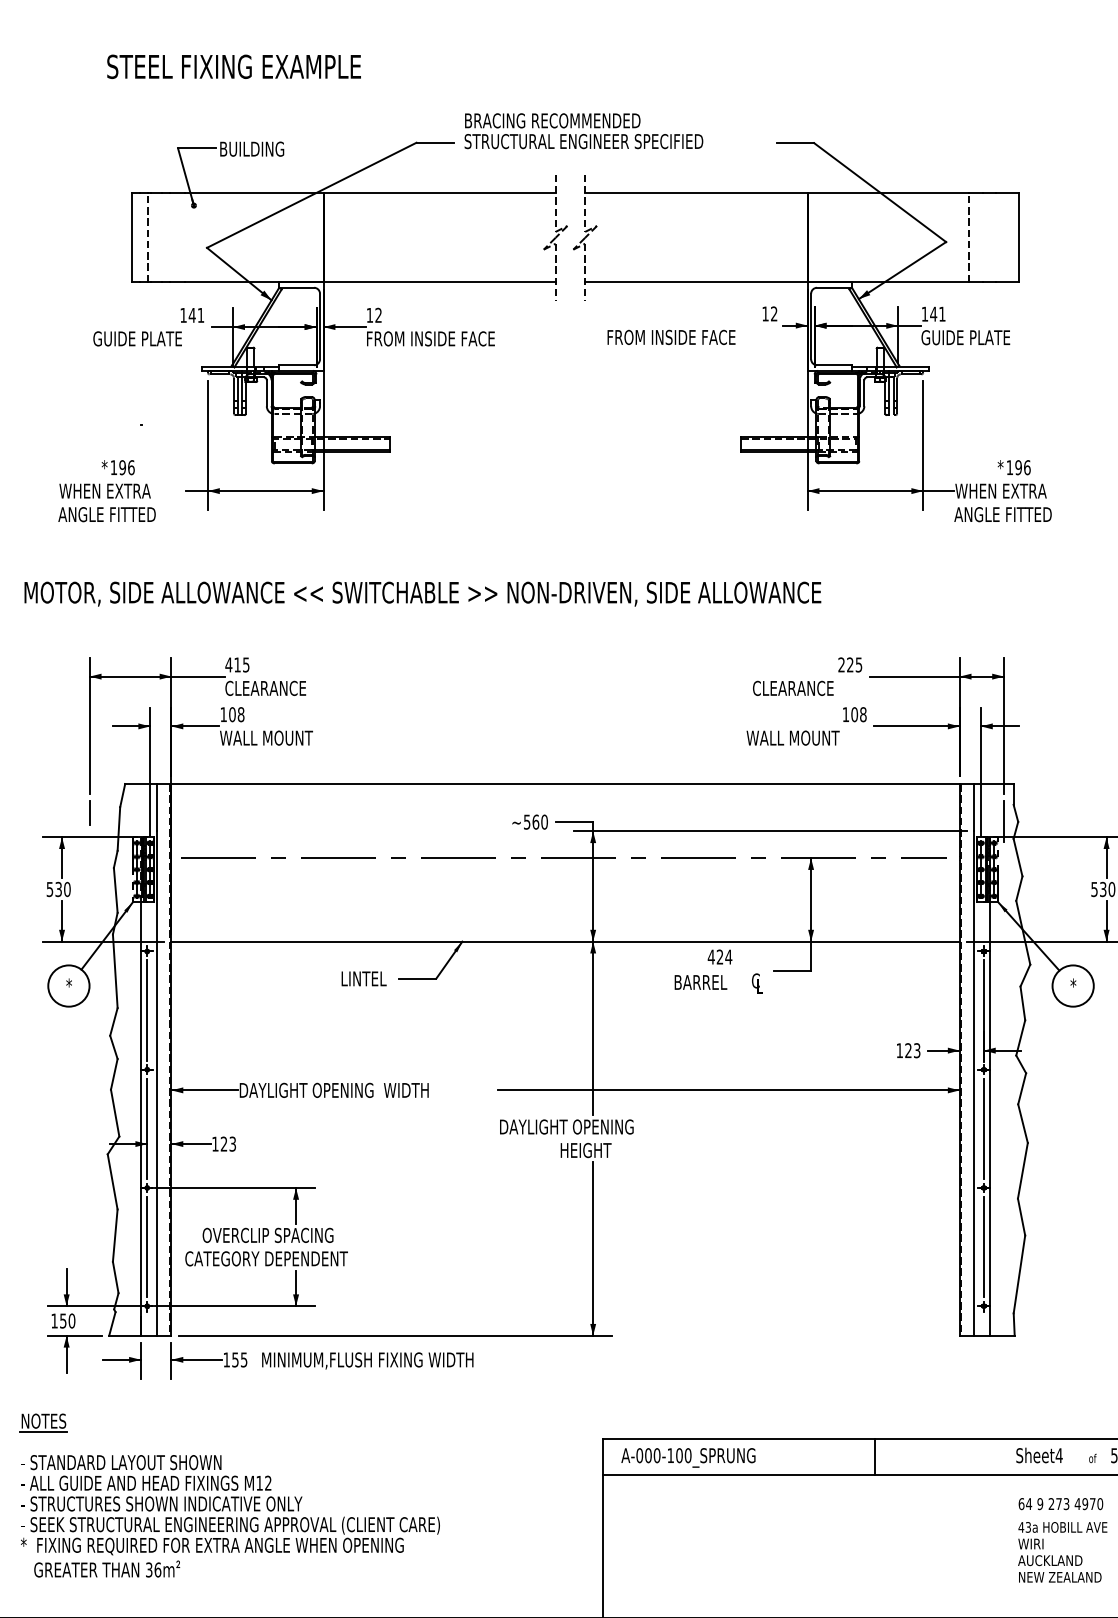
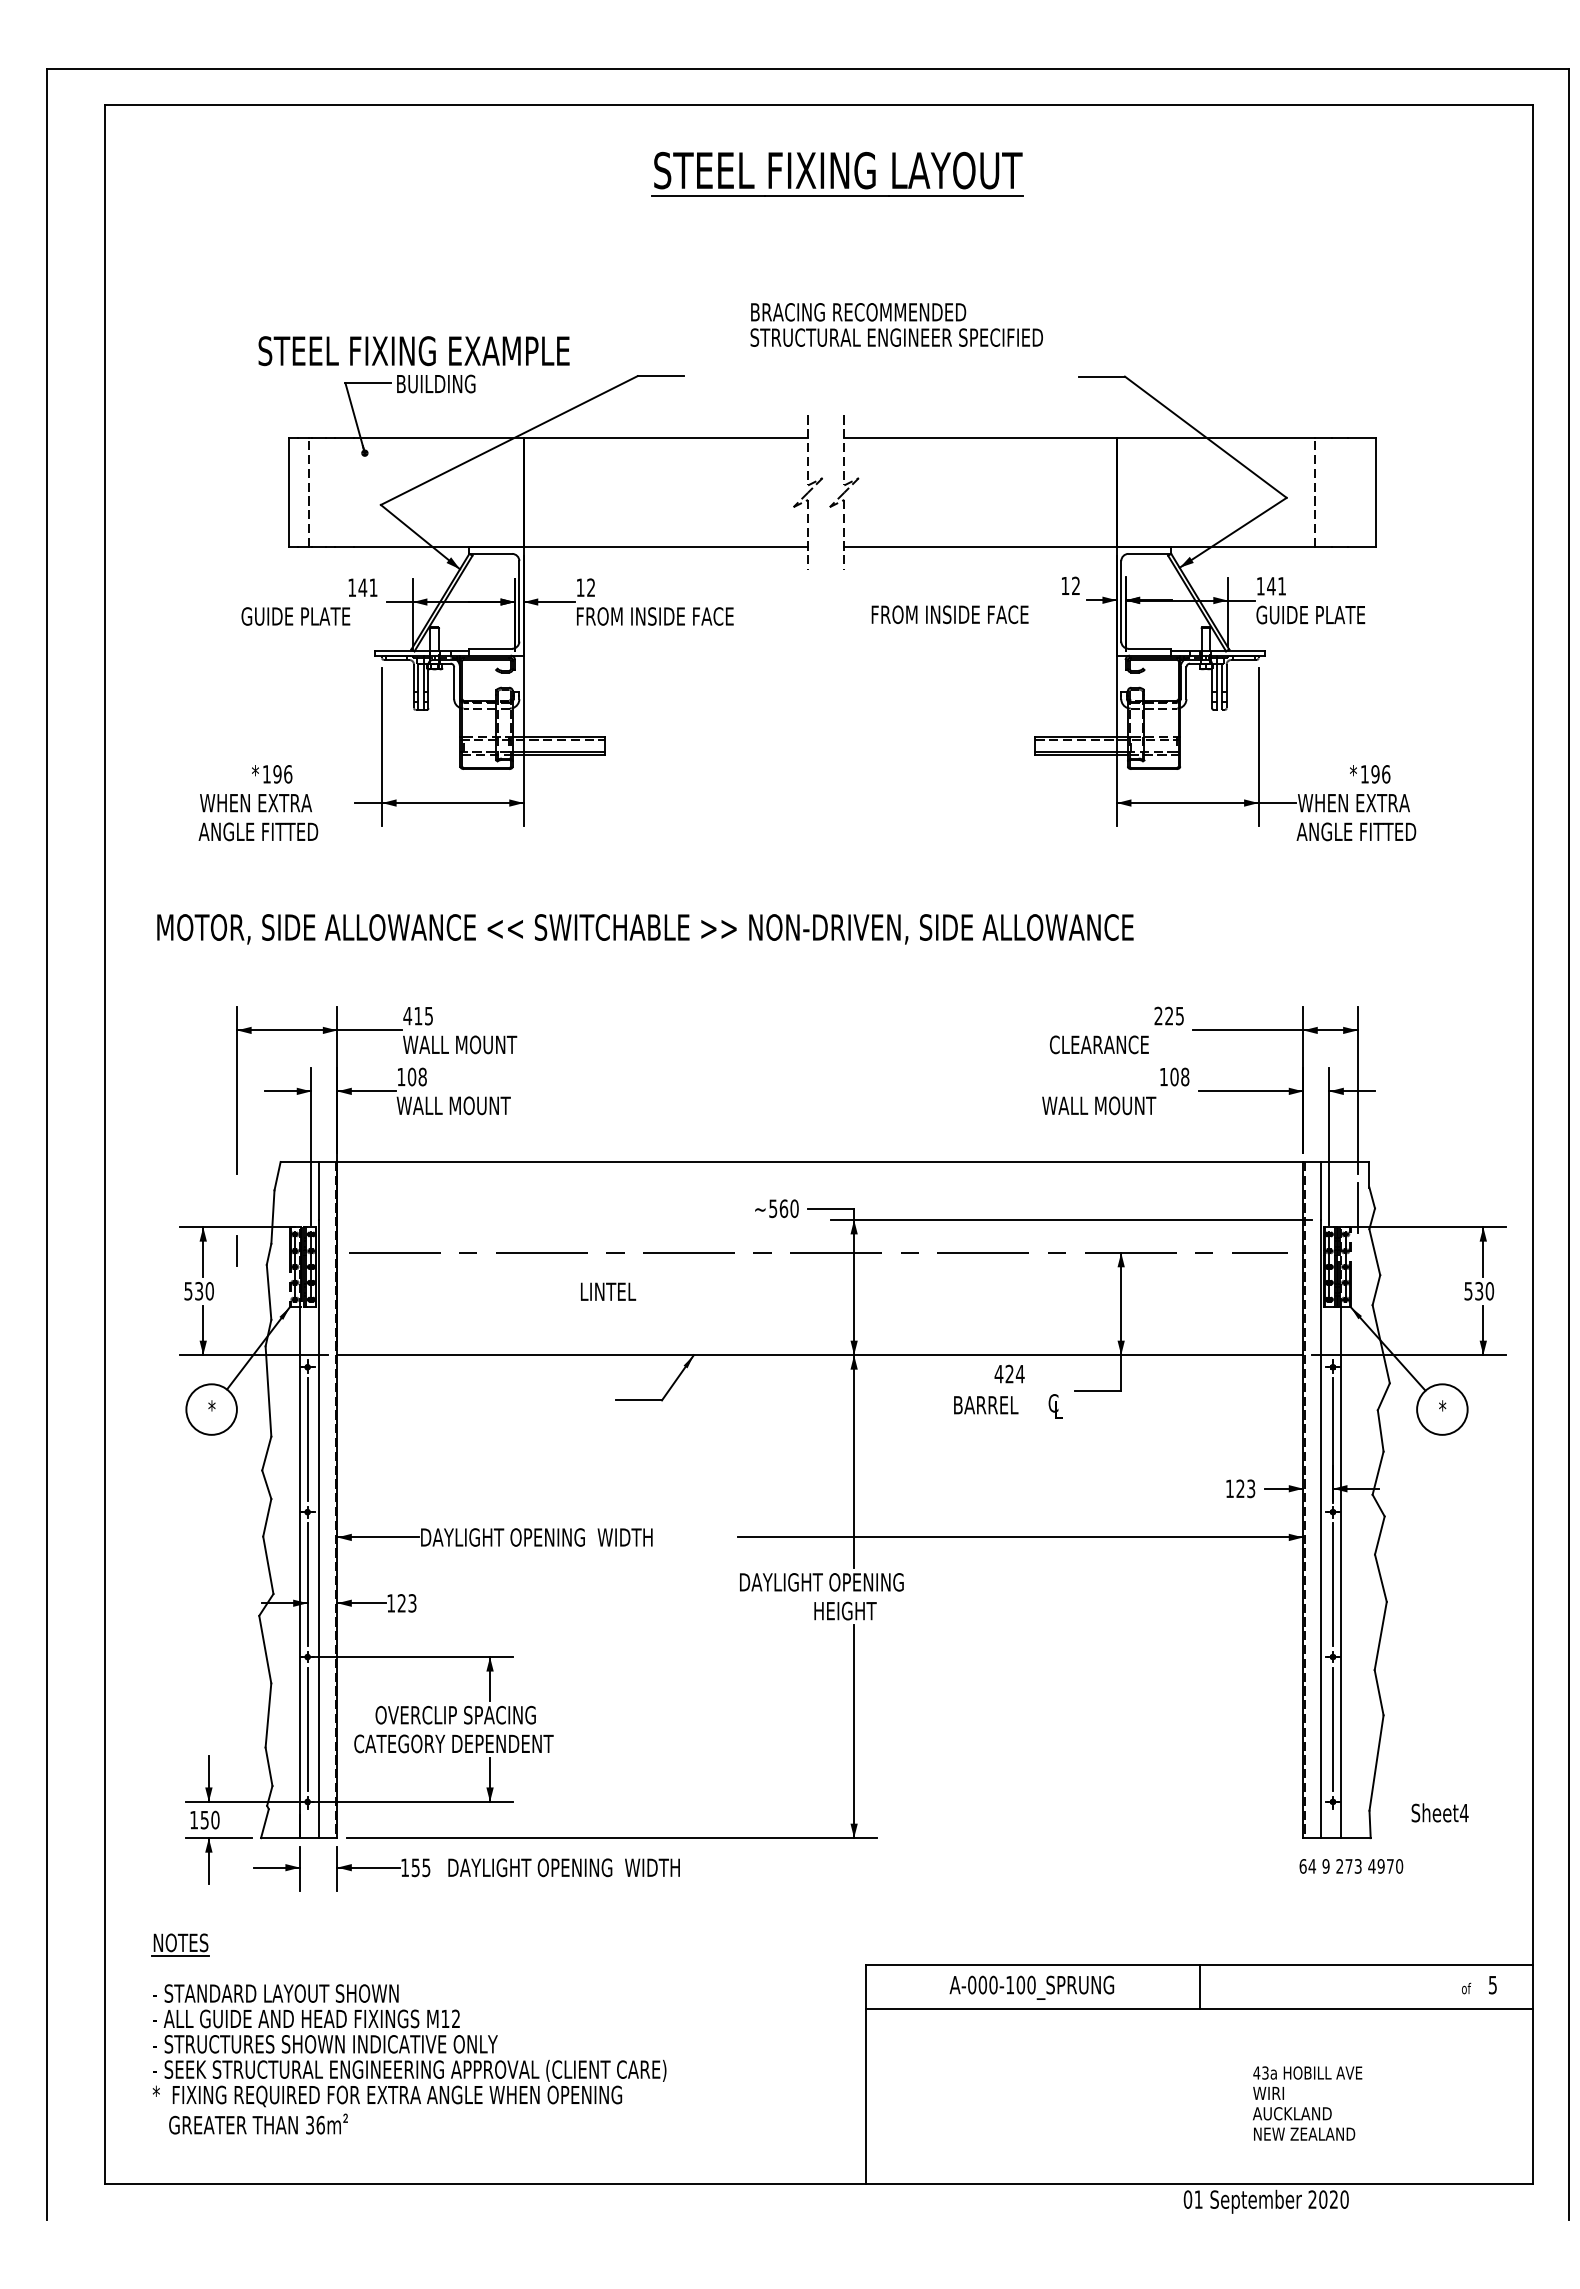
text: (233, 67) -> (413, 351), moved
text: (583, 130) -> (896, 324), moved
text: (271, 688) -> (460, 1044), CLEARANCE -> WALL MOUNT
line: (89, 812) -> (236, 1250), moved
text: (364, 978) -> (608, 1291), moved
text: (368, 1360) -> (578, 1868), MINIMUM,FLUSH FIXING WIDTH -> DAYLIGHT OPENING  WIDTH
text: (1039, 1455) -> (1439, 1812), moved
text: (688, 1457) -> (1031, 1987), moved
text: (1061, 1504) -> (1351, 1866), moved
text: (1062, 1552) -> (1307, 2103), moved

